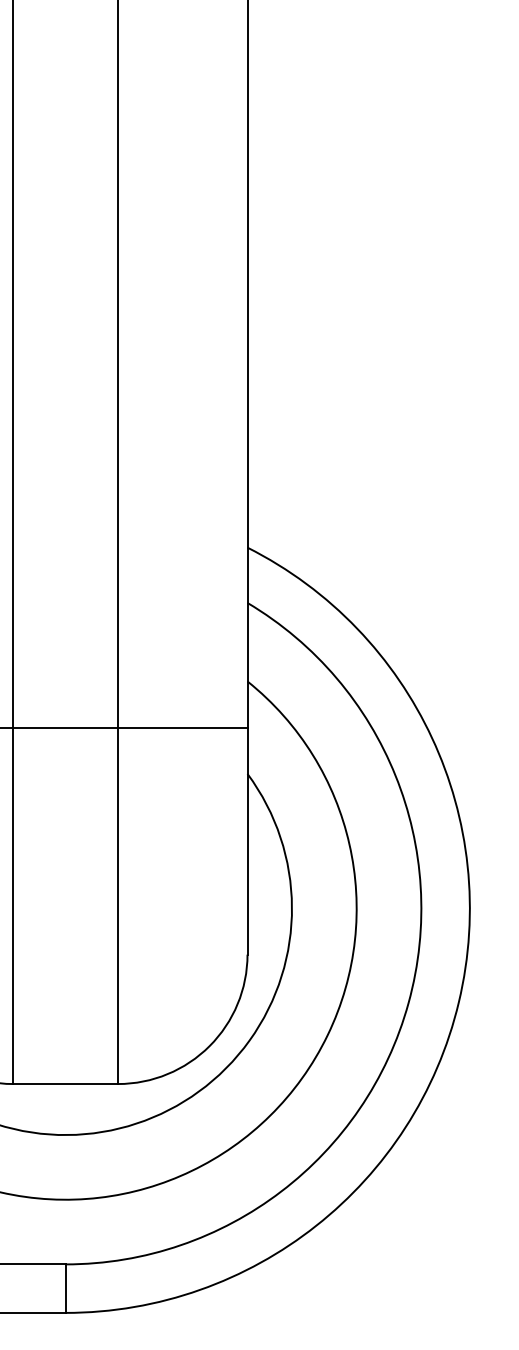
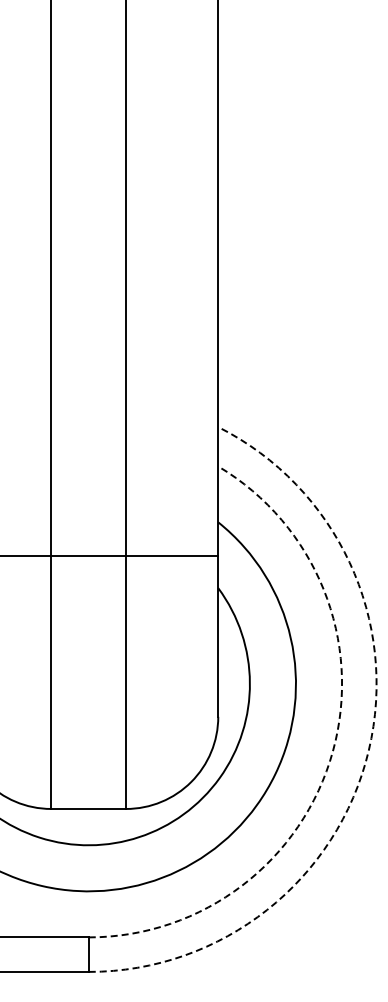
arc: (458, 1001) -> (368, 750), solid -> dashed
arc: (407, 1003) -> (332, 751), solid -> dashed

